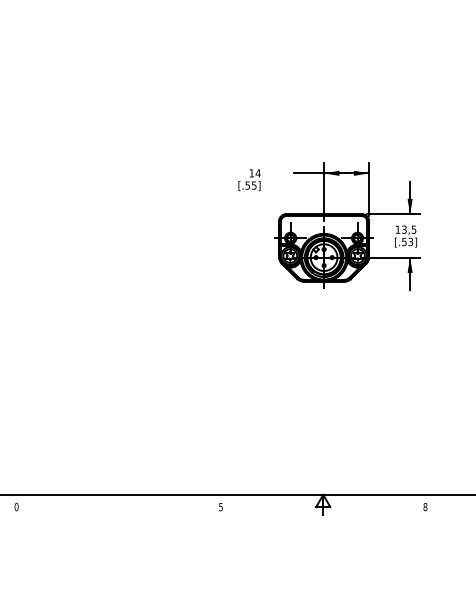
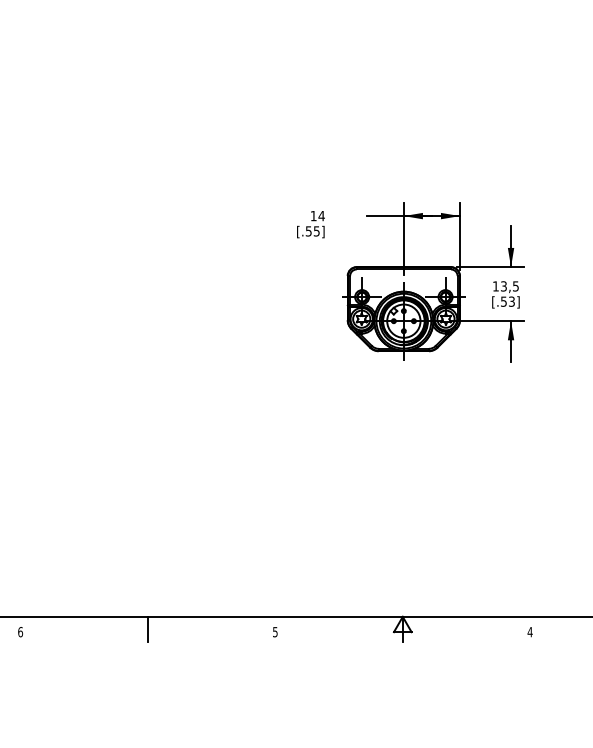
line: (118, 504) -> (147, 629), added
text: (16, 506) -> (20, 631), 0 -> 6
text: (424, 507) -> (529, 632), 8 -> 4

